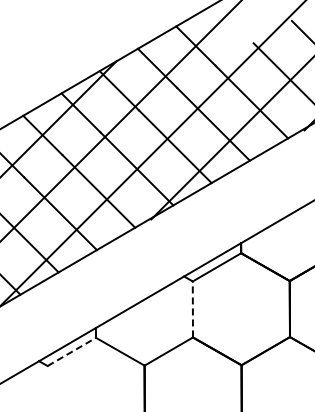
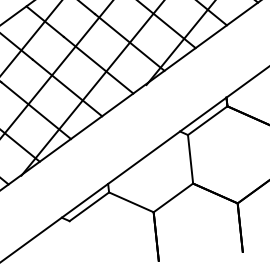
line: (192, 309) -> (190, 159), dashed -> solid
line: (71, 351) -> (89, 206), dashed -> solid

